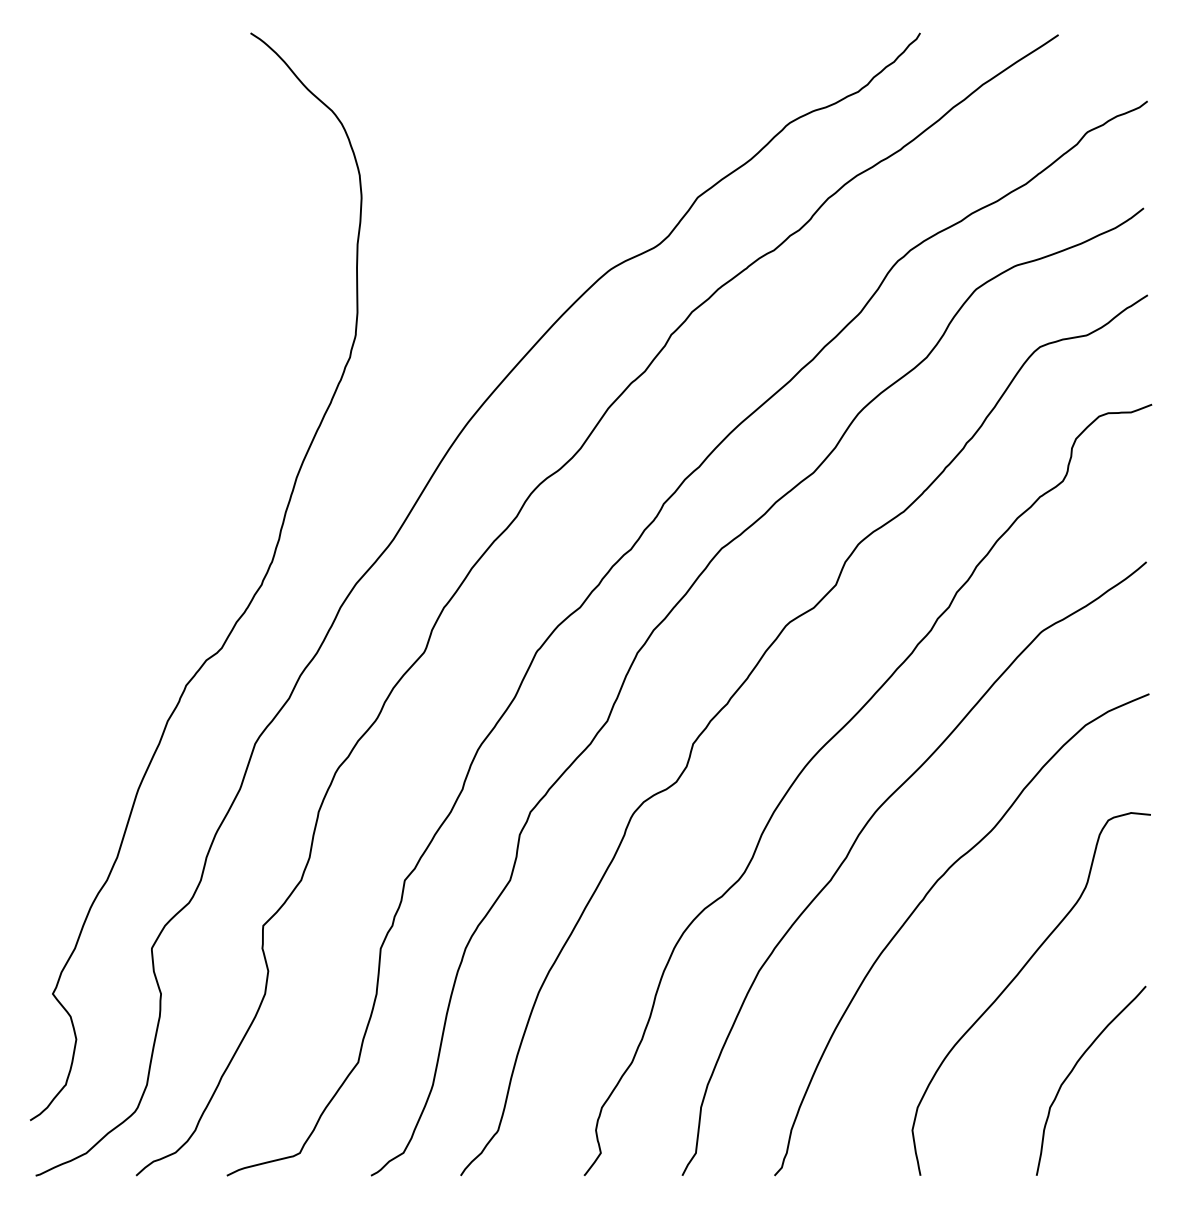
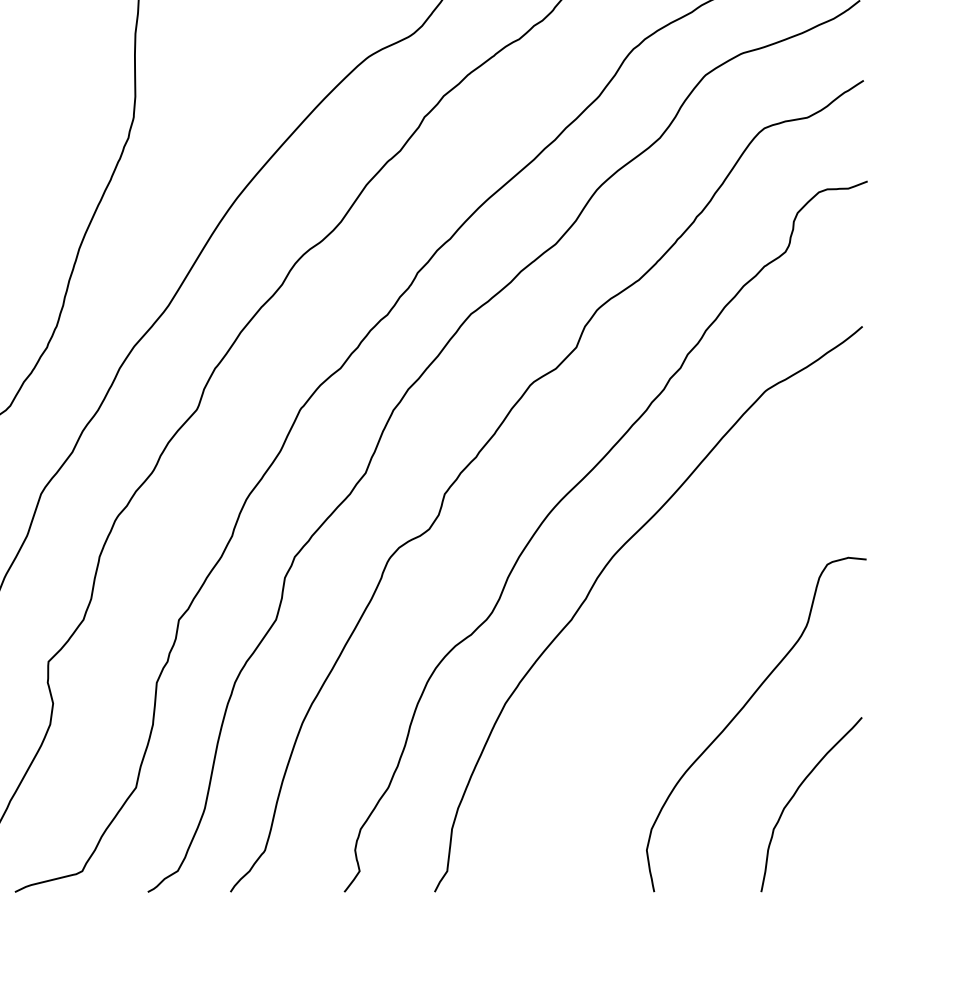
curve: (920, 904) -> (654, 642), removed

